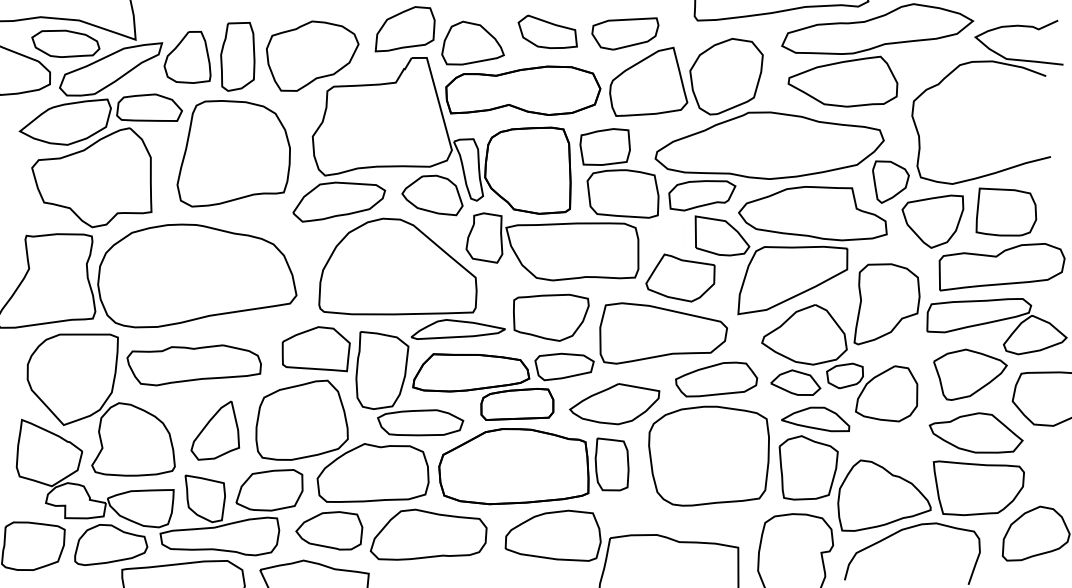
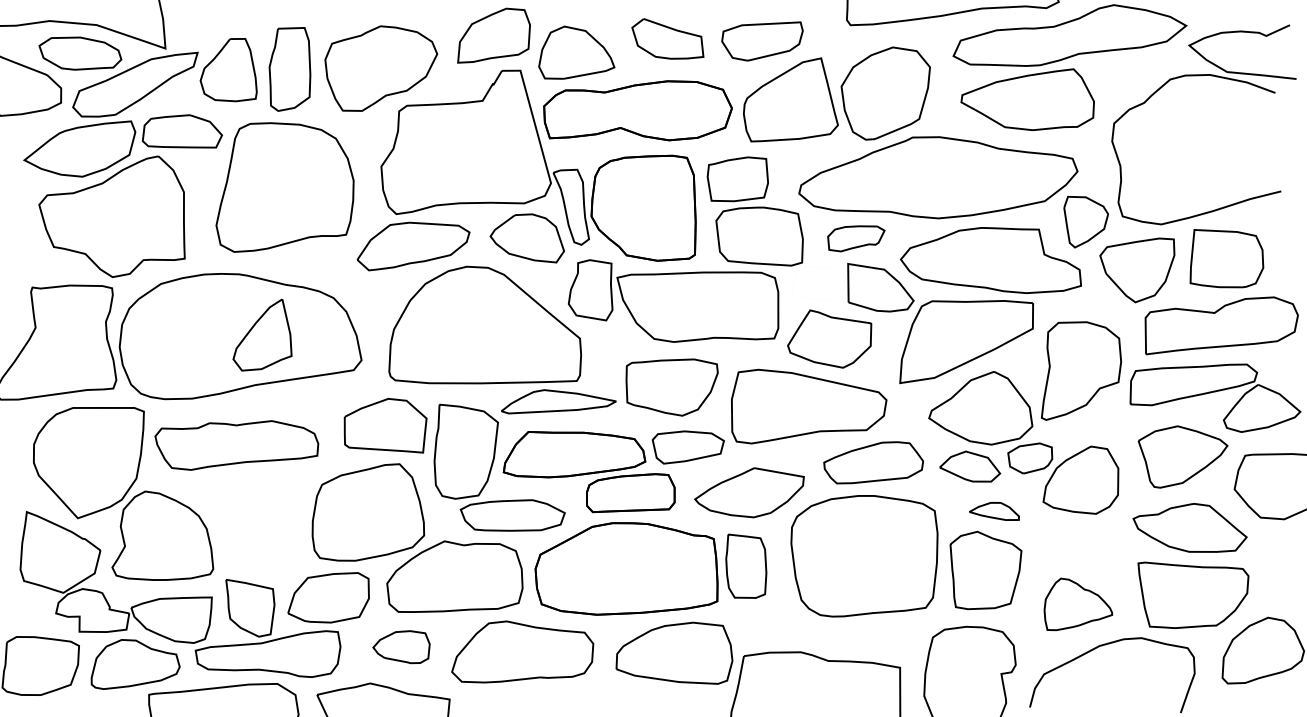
part: (702, 195) -> (856, 238), size x0.7
part: (815, 419) -> (994, 511), size x0.6
part: (215, 430) -> (262, 334), moved
part: (884, 495) -> (1078, 604), size x0.6
part: (329, 530) -> (401, 646), size x0.7

